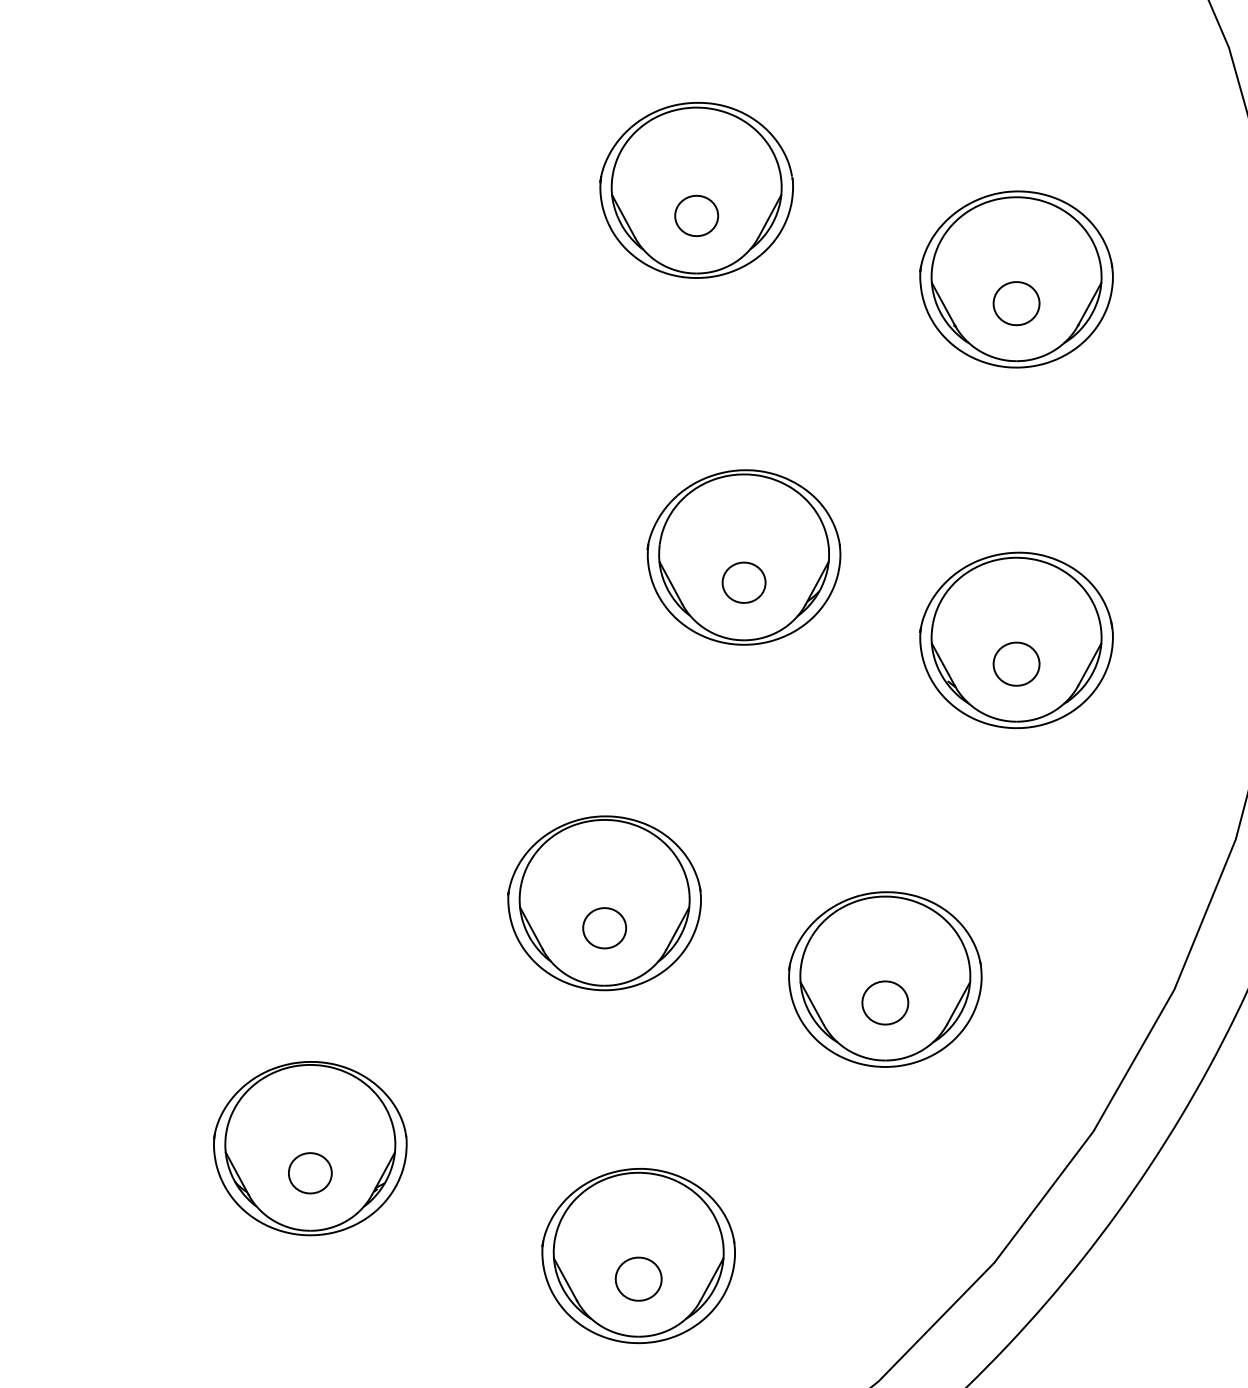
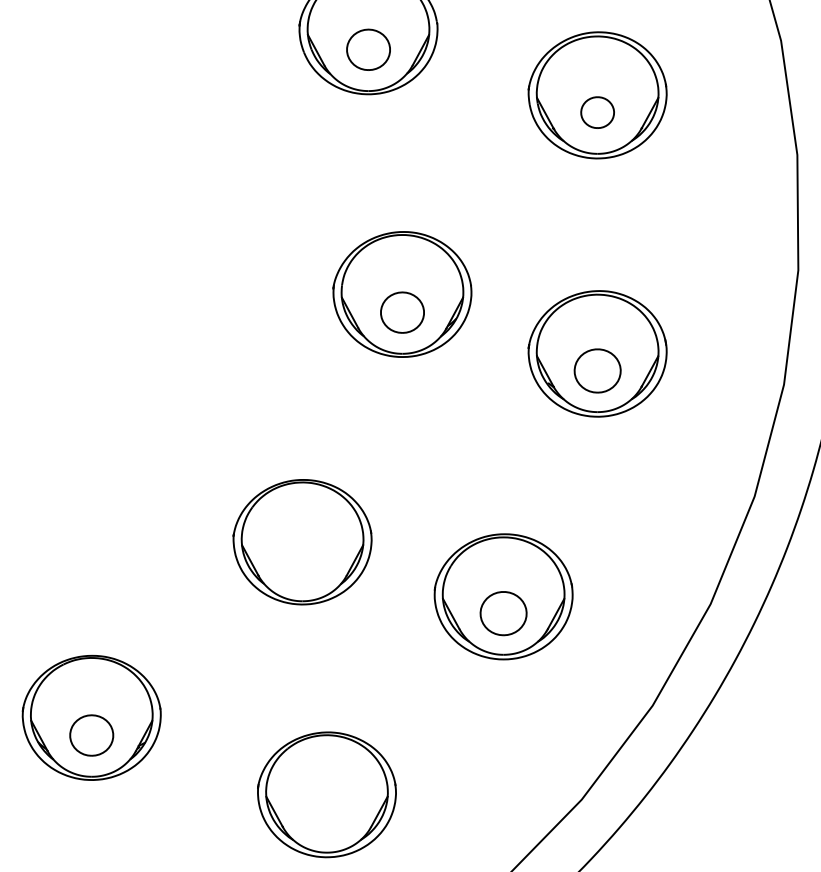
part: (696, 215) -> (368, 49), size x1.4
part: (743, 582) -> (402, 312), size x1.4
part: (1016, 663) -> (597, 370), size x1.4
part: (604, 928) -> (302, 560), removed
part: (885, 1002) -> (503, 613), size x1.4
part: (310, 1173) -> (91, 735), size x1.4
part: (638, 1278) -> (326, 810), removed

